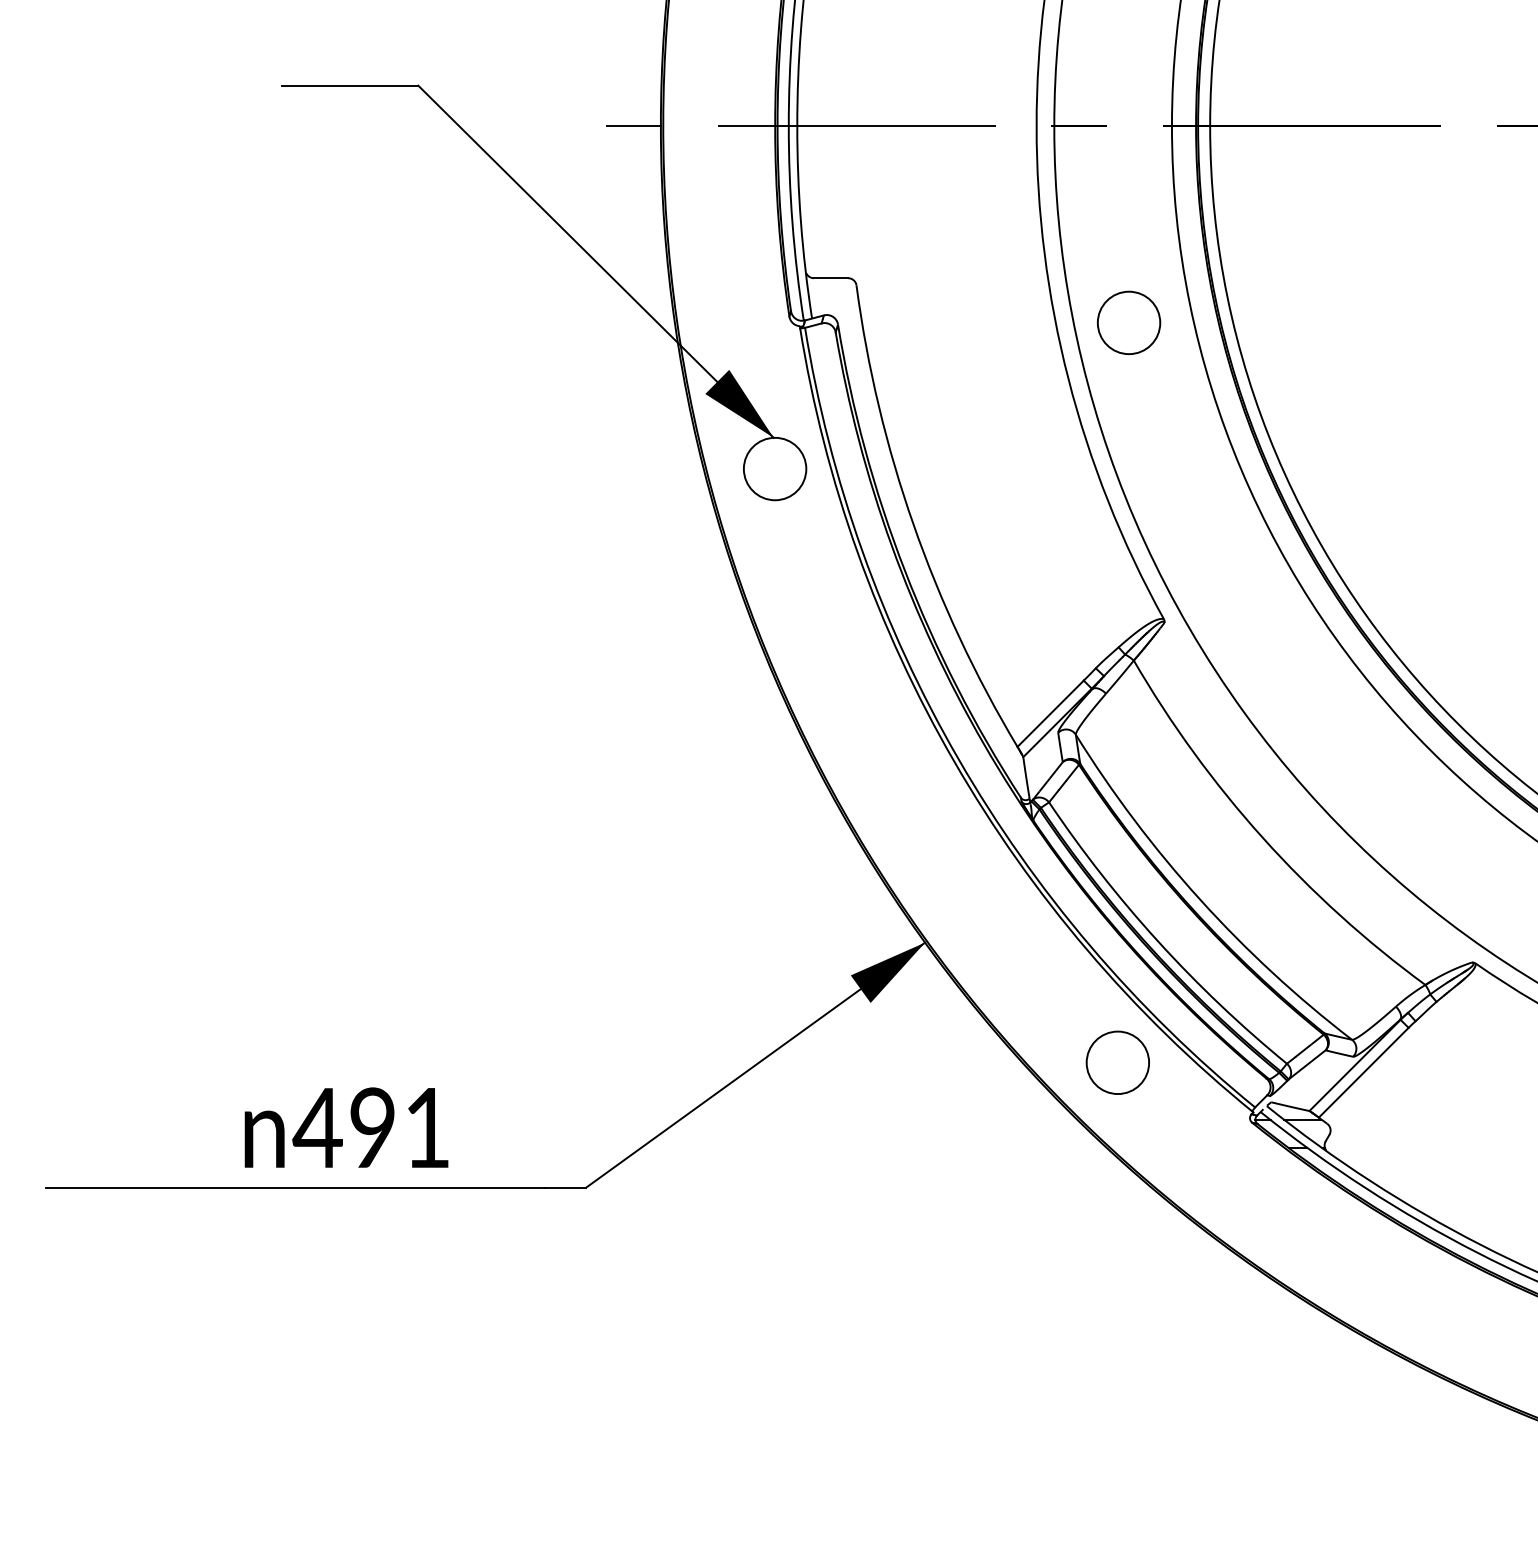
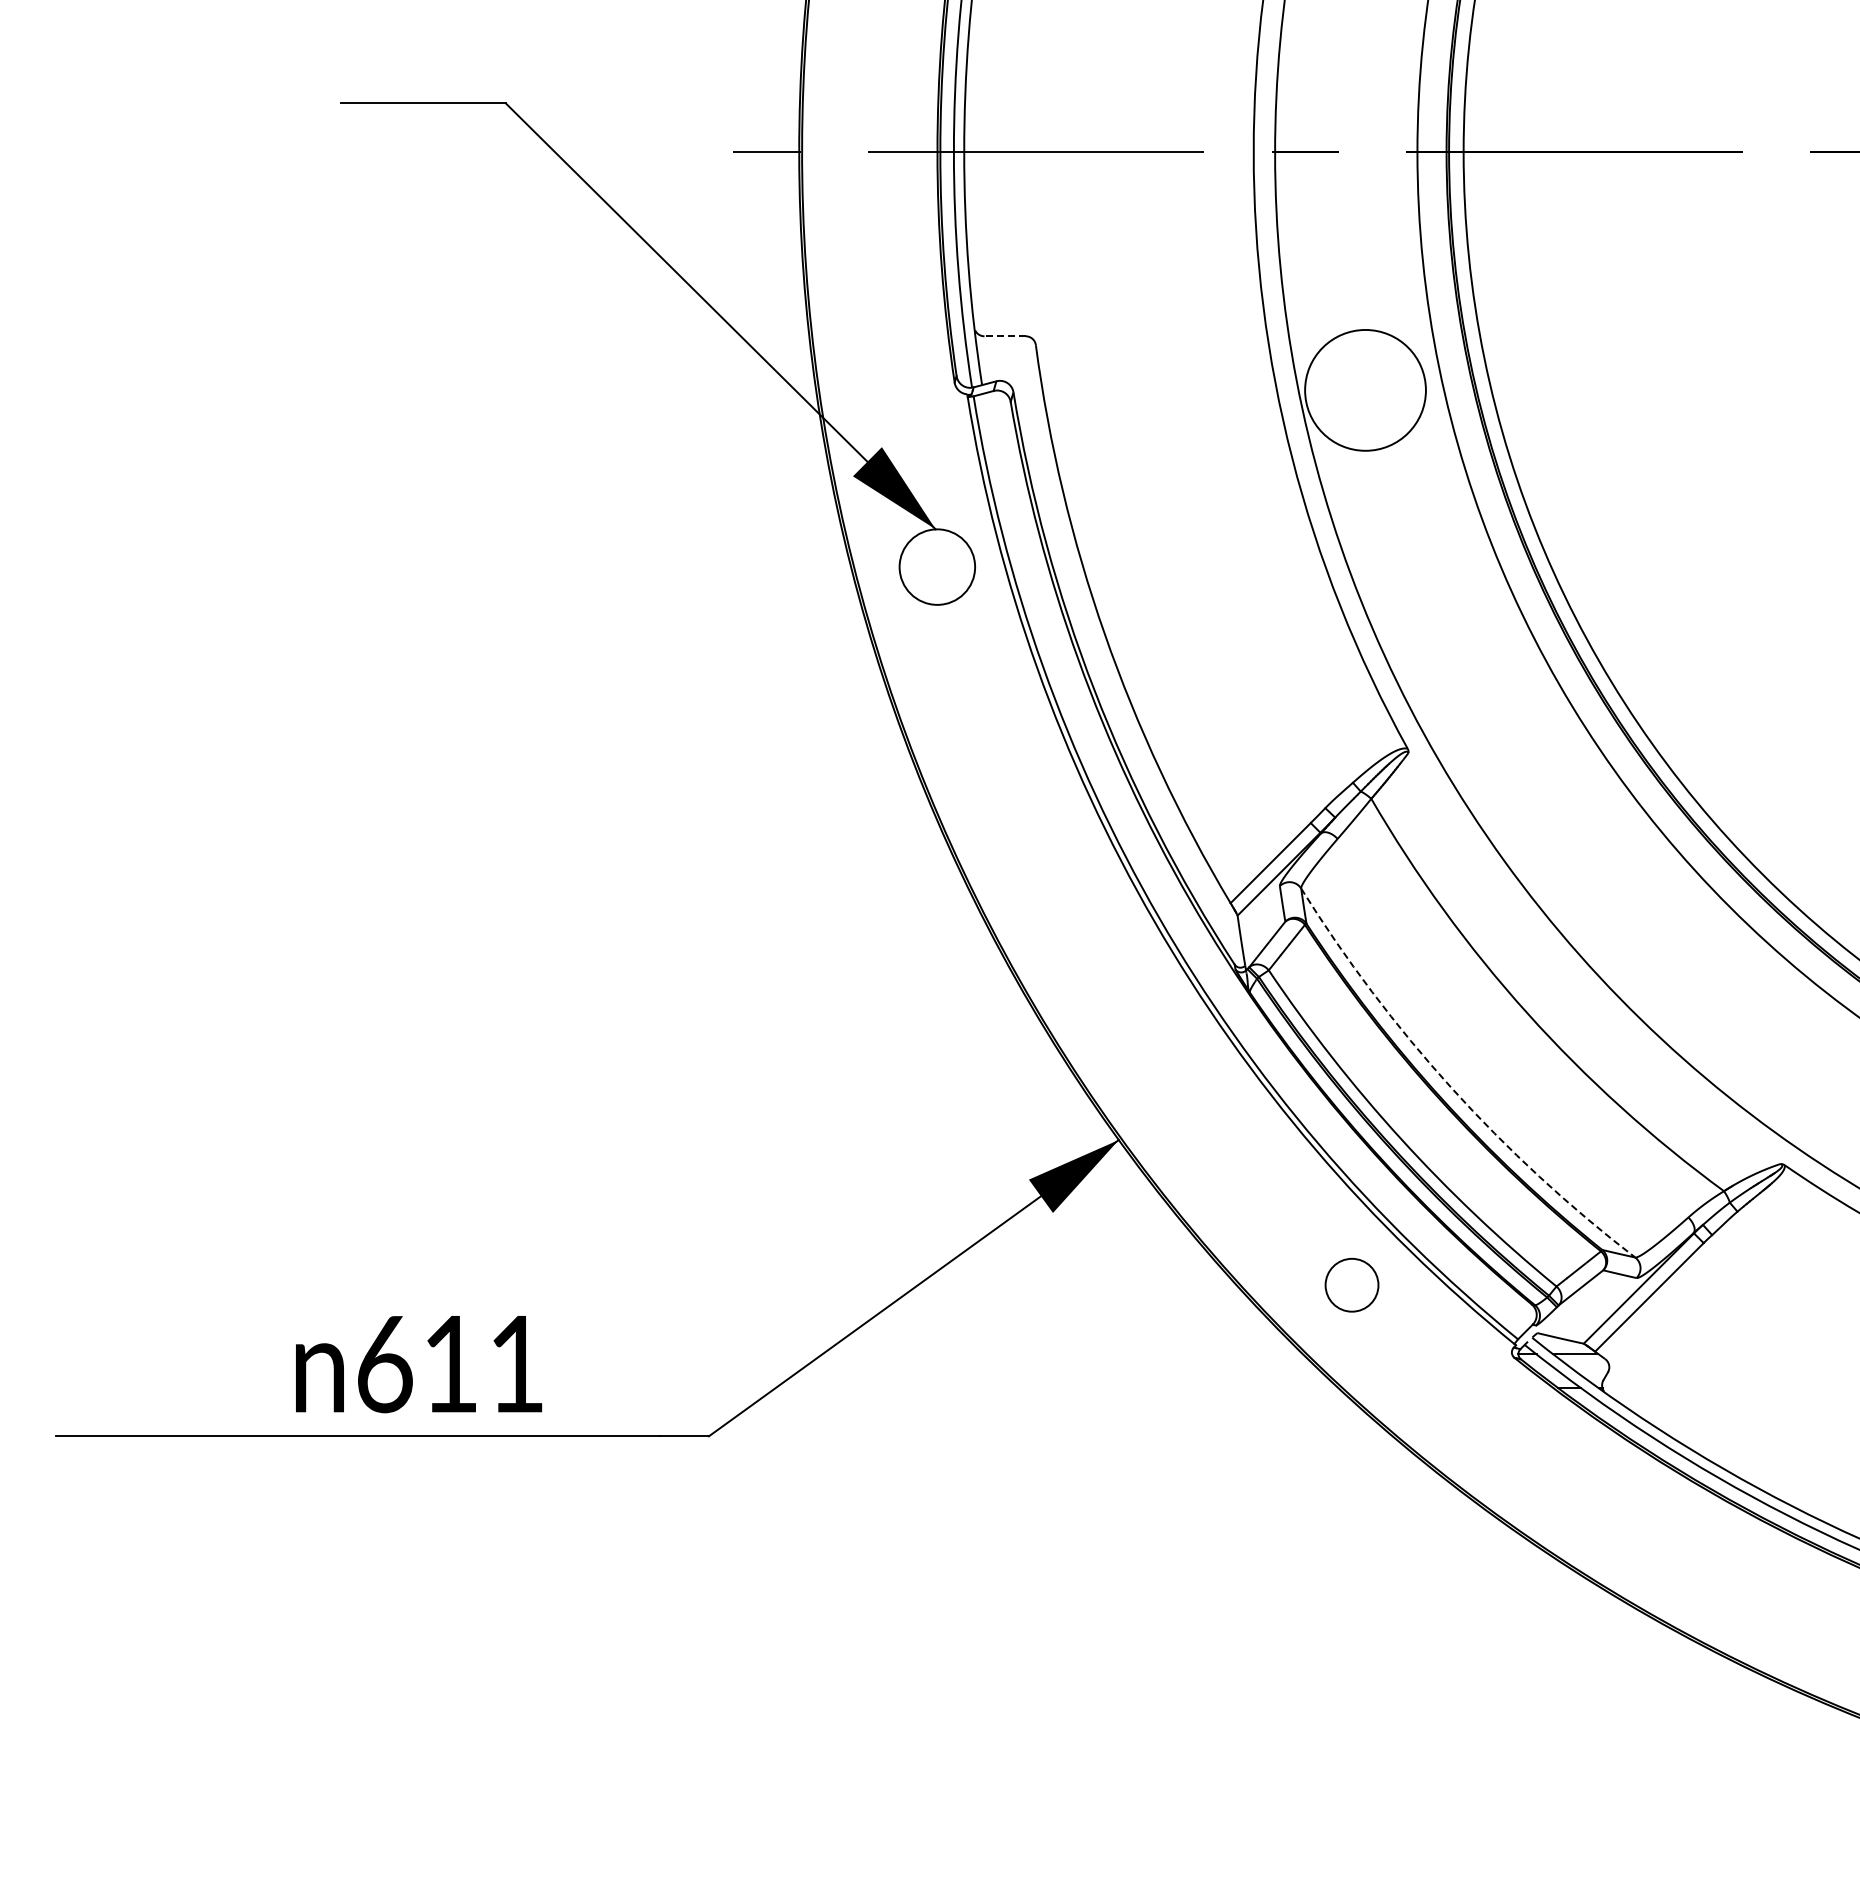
line: (831, 278) -> (1005, 336), solid -> dashed
circle: (1129, 323) -> (1365, 390), size x1.6
arc: (1200, 900) -> (1451, 1088), solid -> dashed
circle: (1117, 1062) -> (1351, 1284), size x0.7
text: (342, 1128) -> (414, 1364), 491 -> 611

